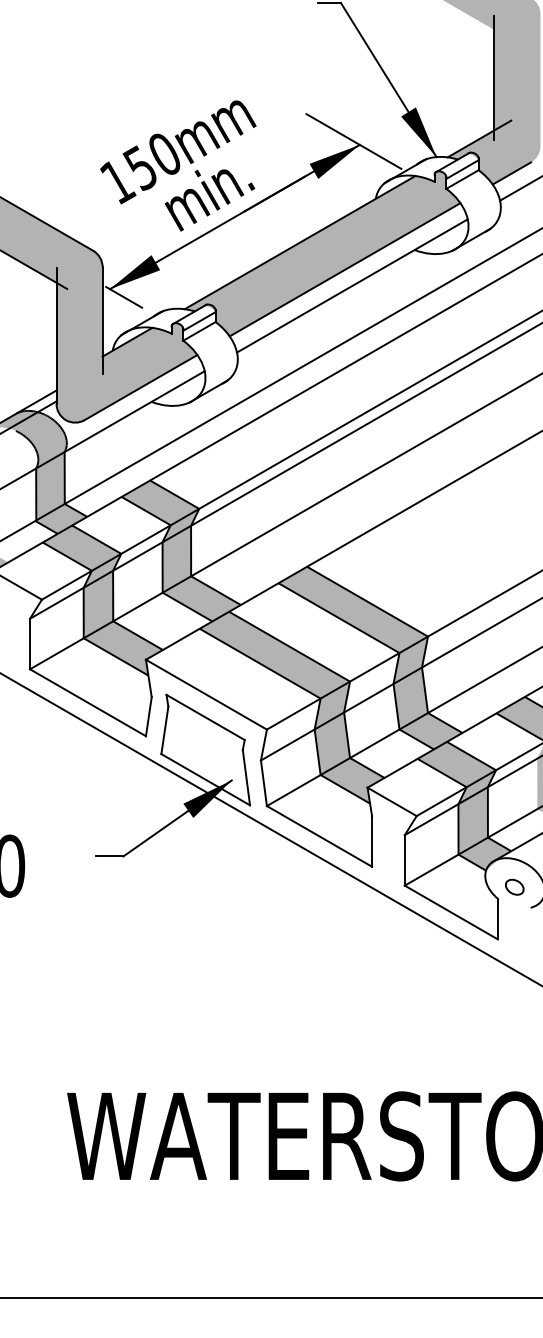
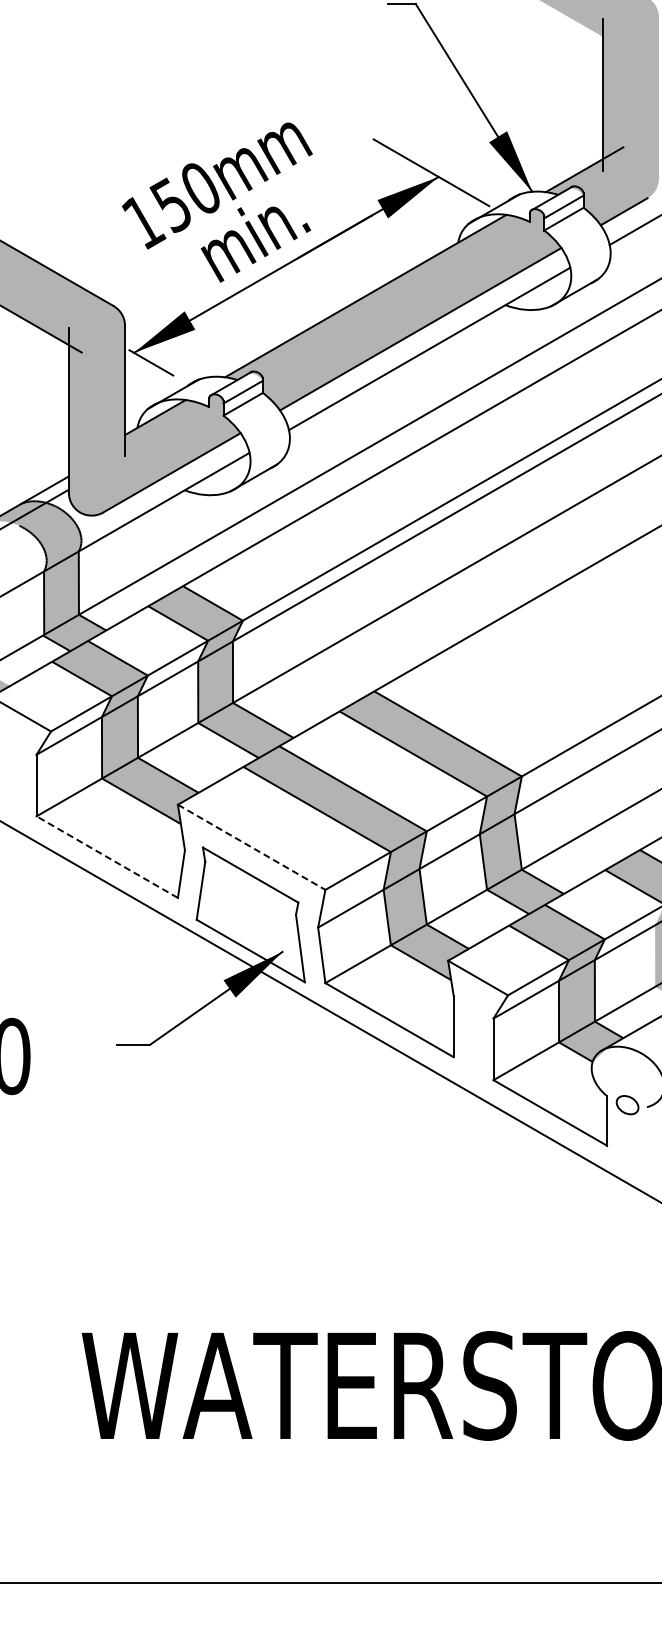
line: (207, 694) -> (252, 847), solid -> dashed
line: (88, 703) -> (107, 857), solid -> dashed
part: (514, 887) -> (627, 1105), moved

